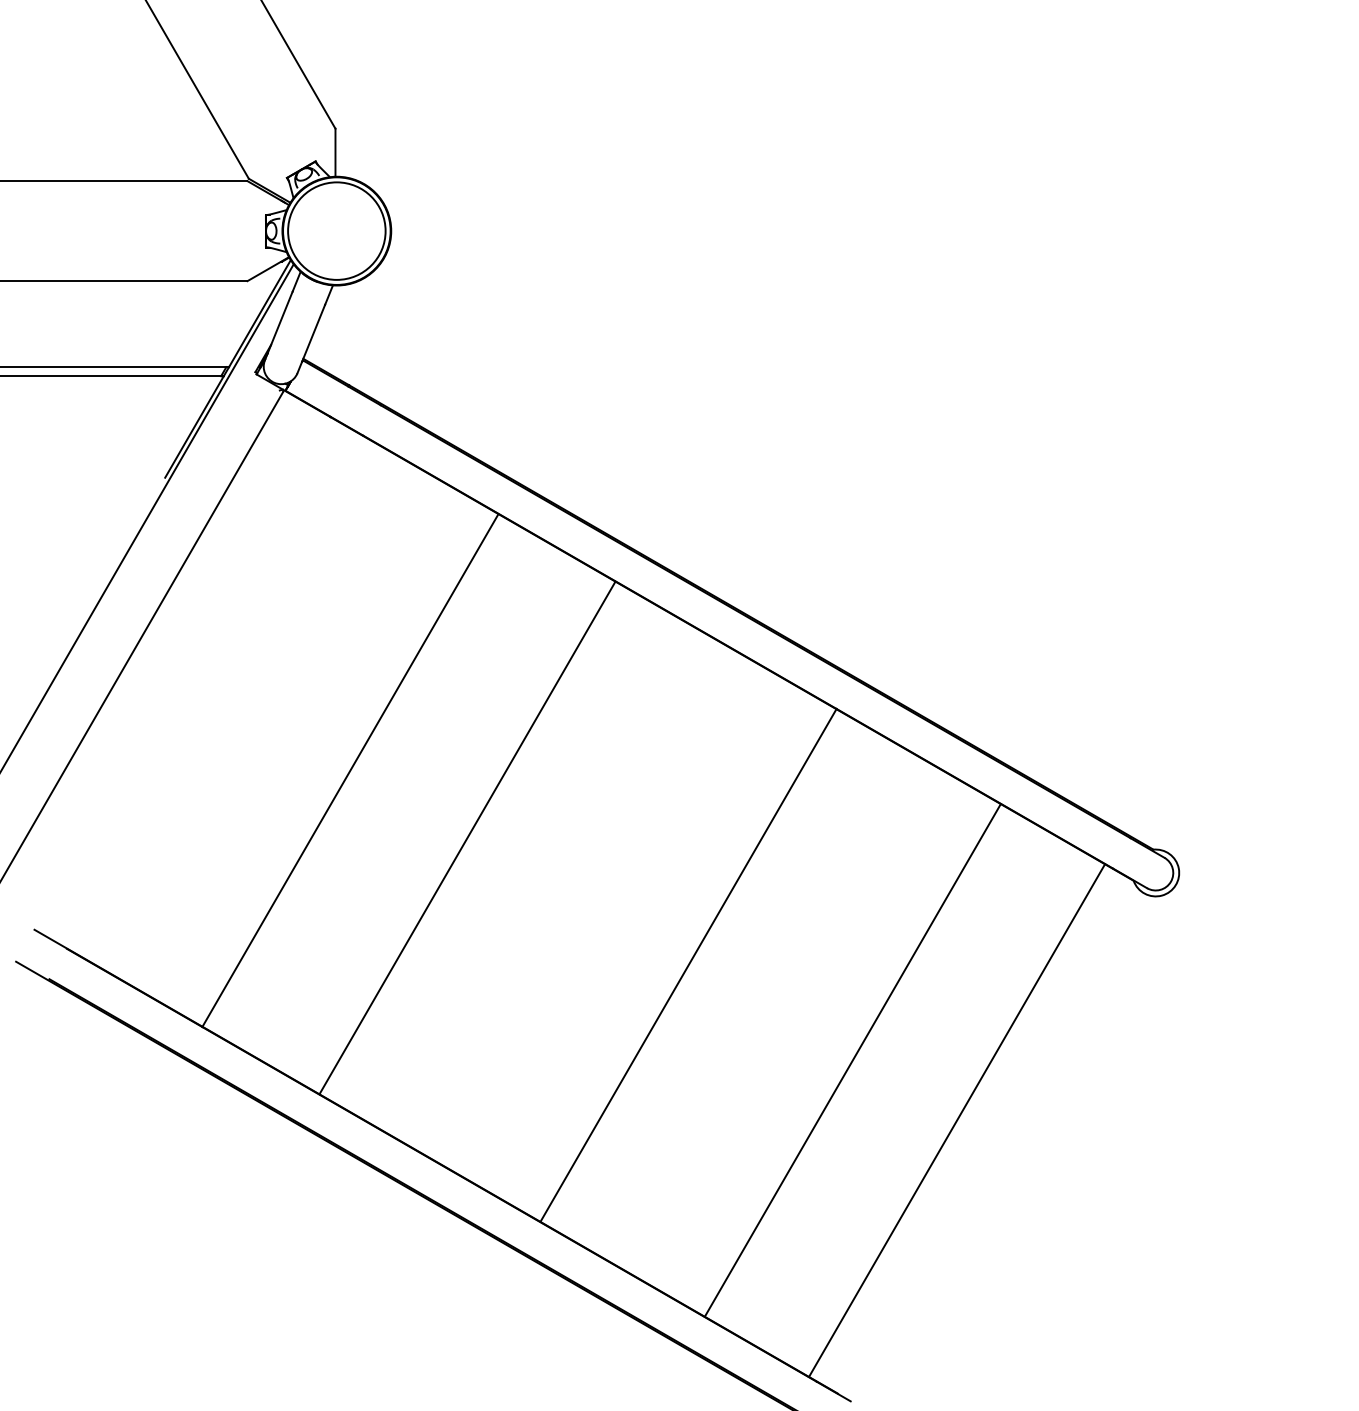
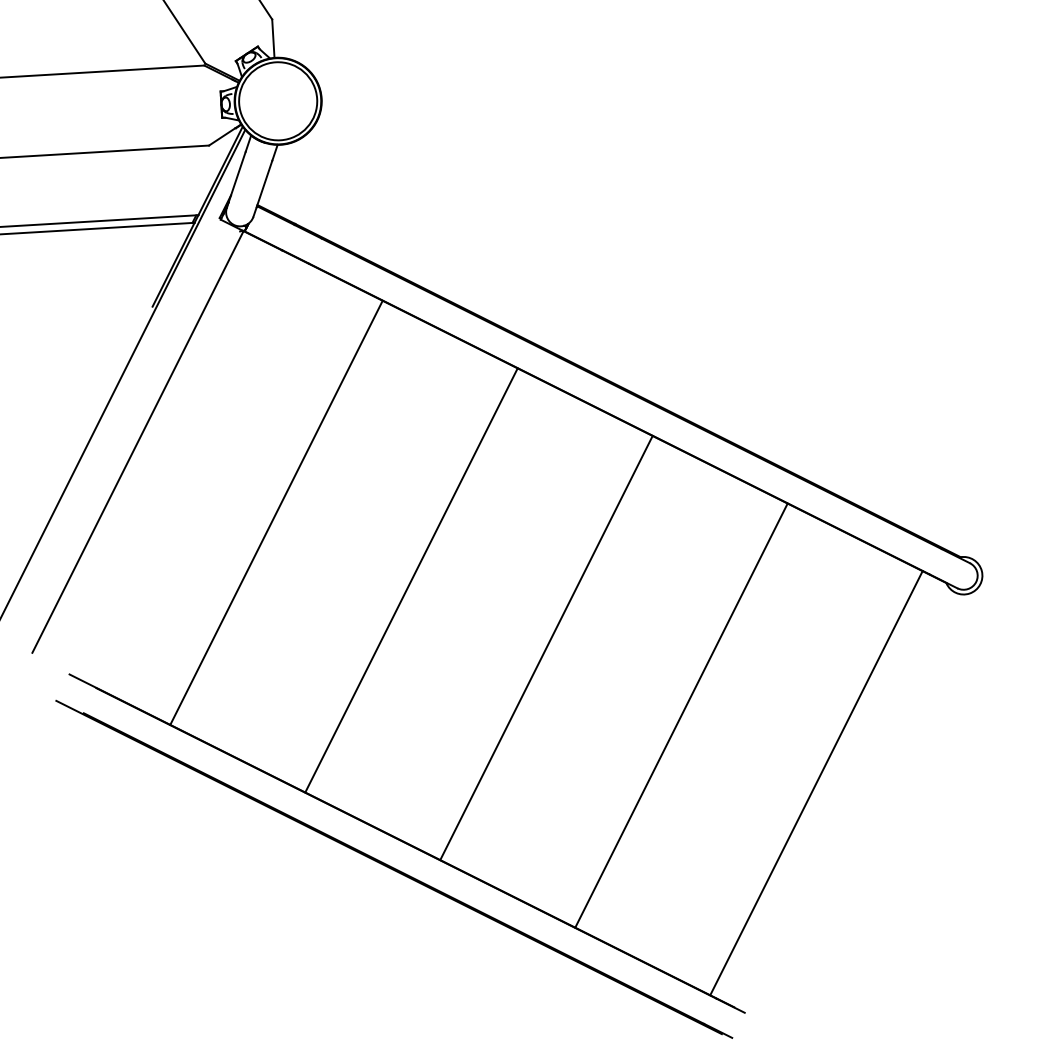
line: (350, 770) -> (276, 512), moved
line: (688, 964) -> (546, 647), moved
line: (852, 1060) -> (681, 715), moved

